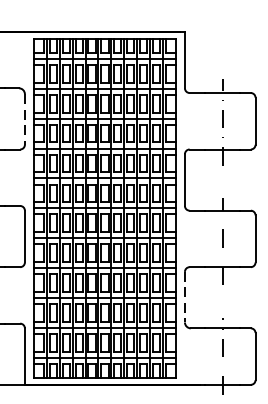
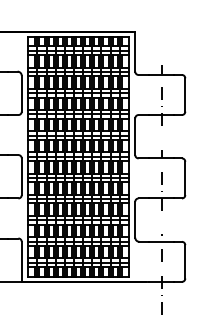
line: (24, 119) -> (21, 93), dashed -> solid
line: (185, 296) -> (135, 219), dashed -> solid

